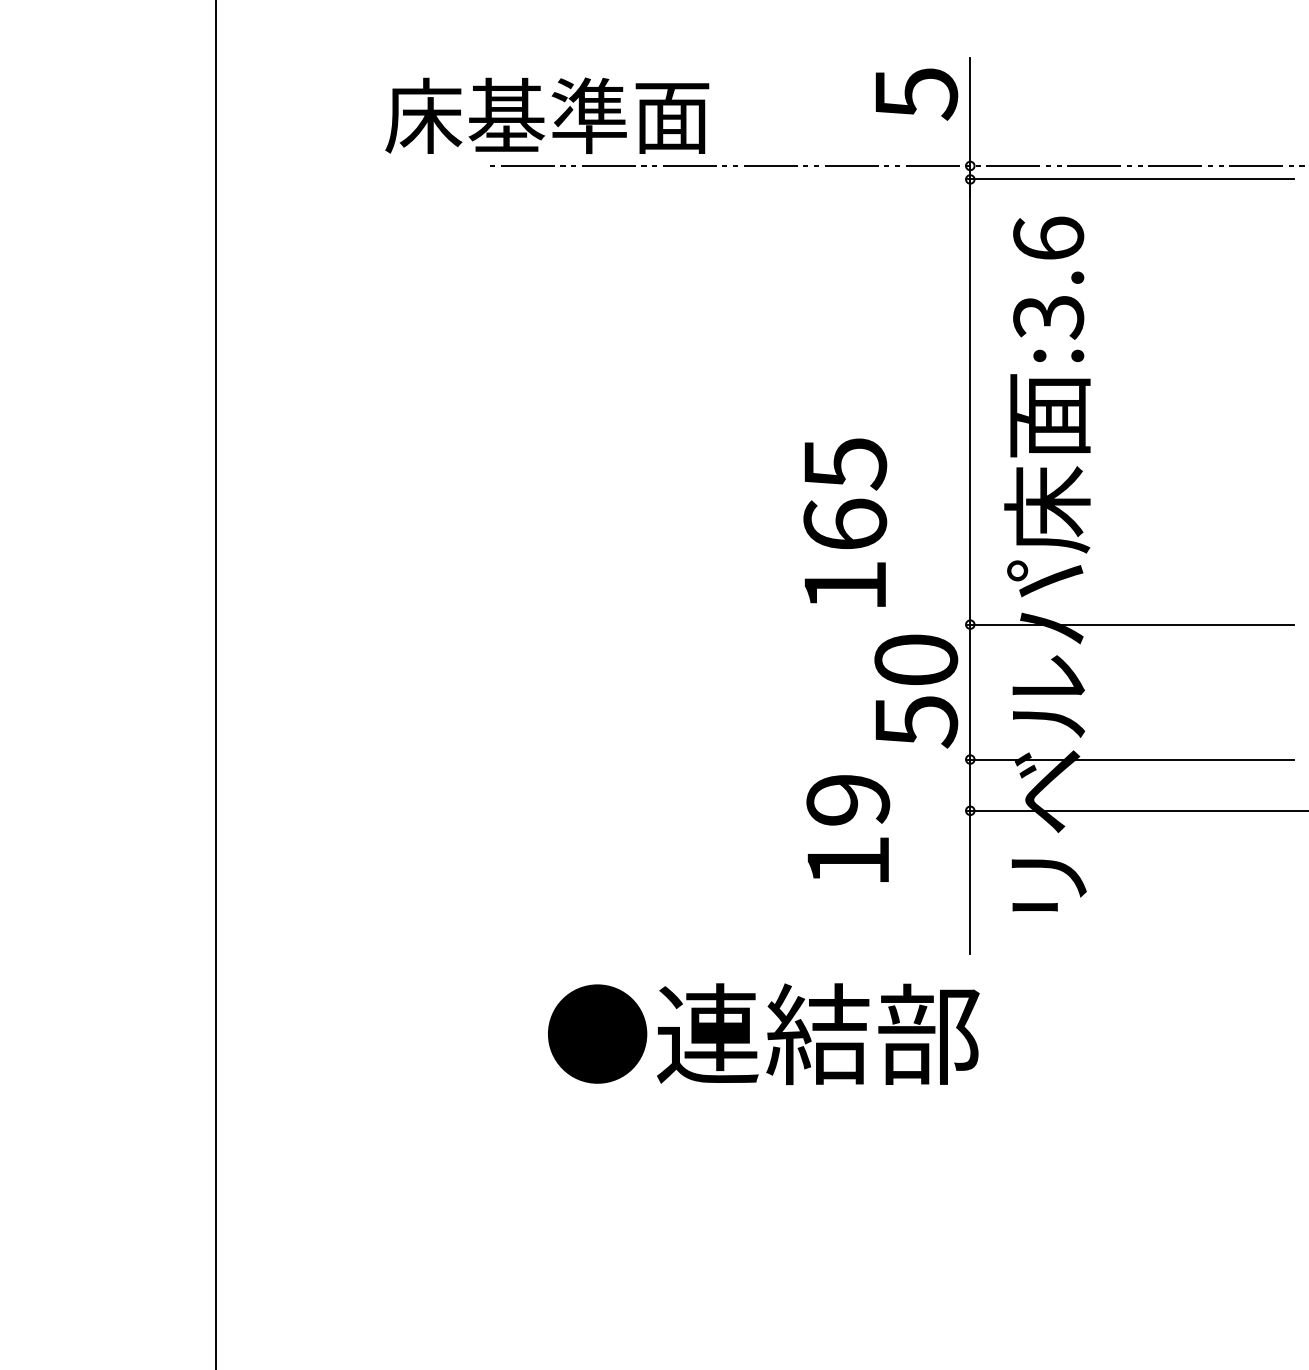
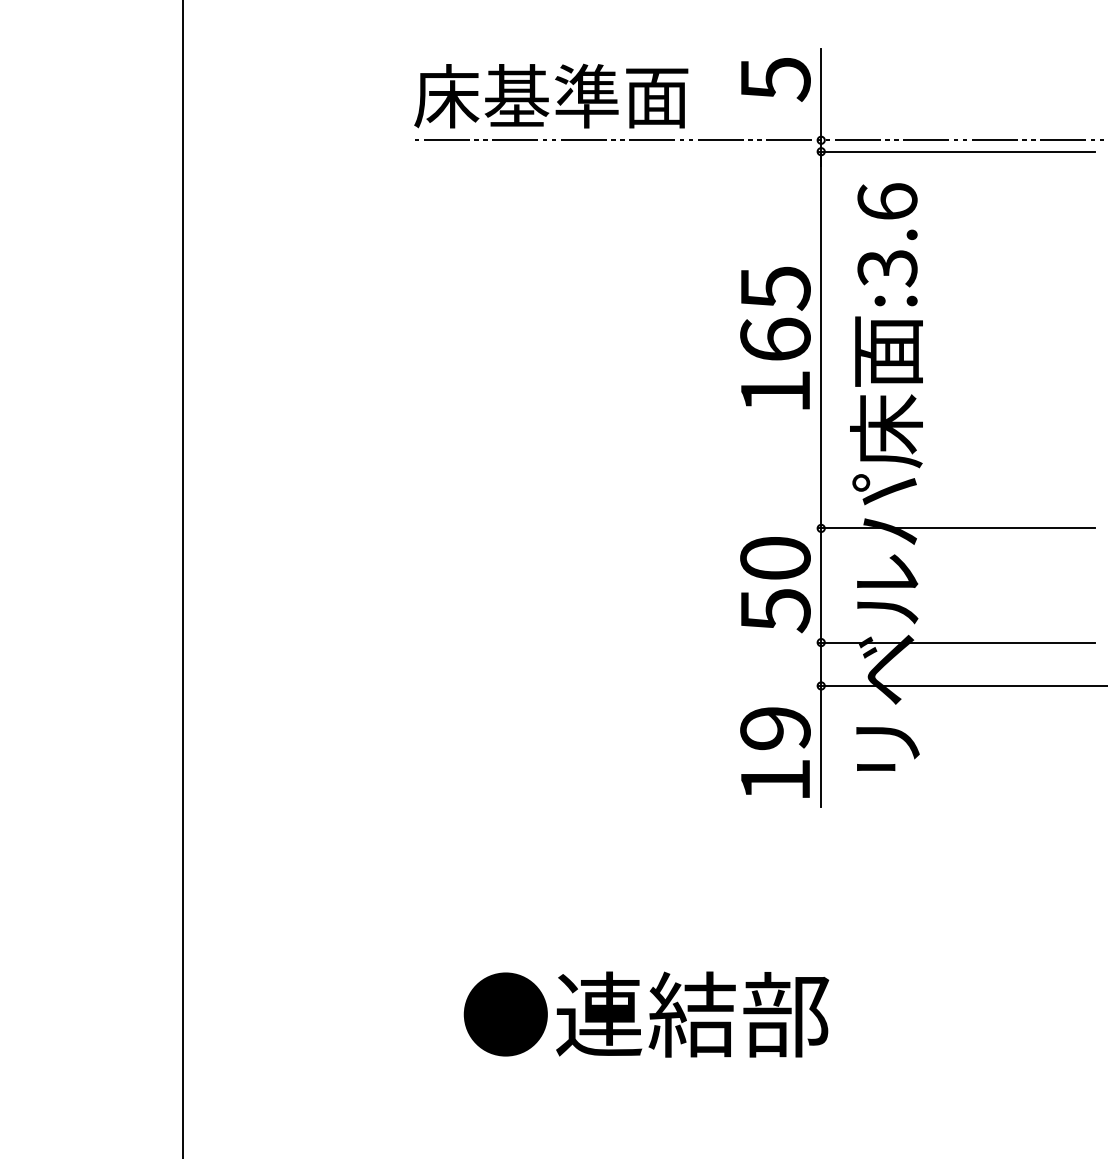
text: (547, 115) -> (551, 95), moved
text: (845, 522) -> (775, 337), moved
text: (848, 828) -> (775, 752), moved
text: (763, 1033) -> (646, 1014), moved

